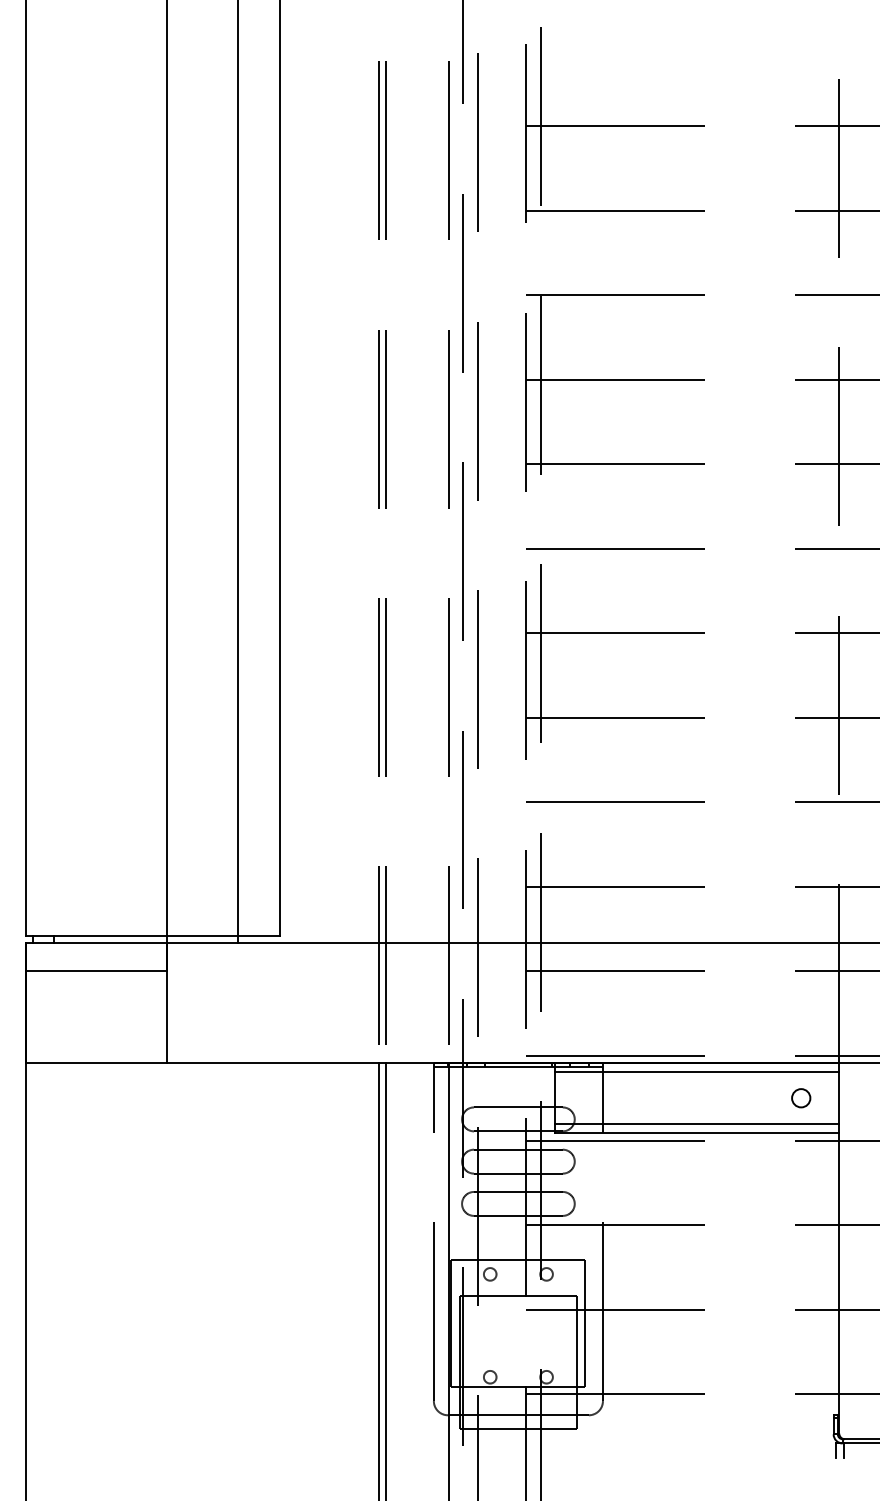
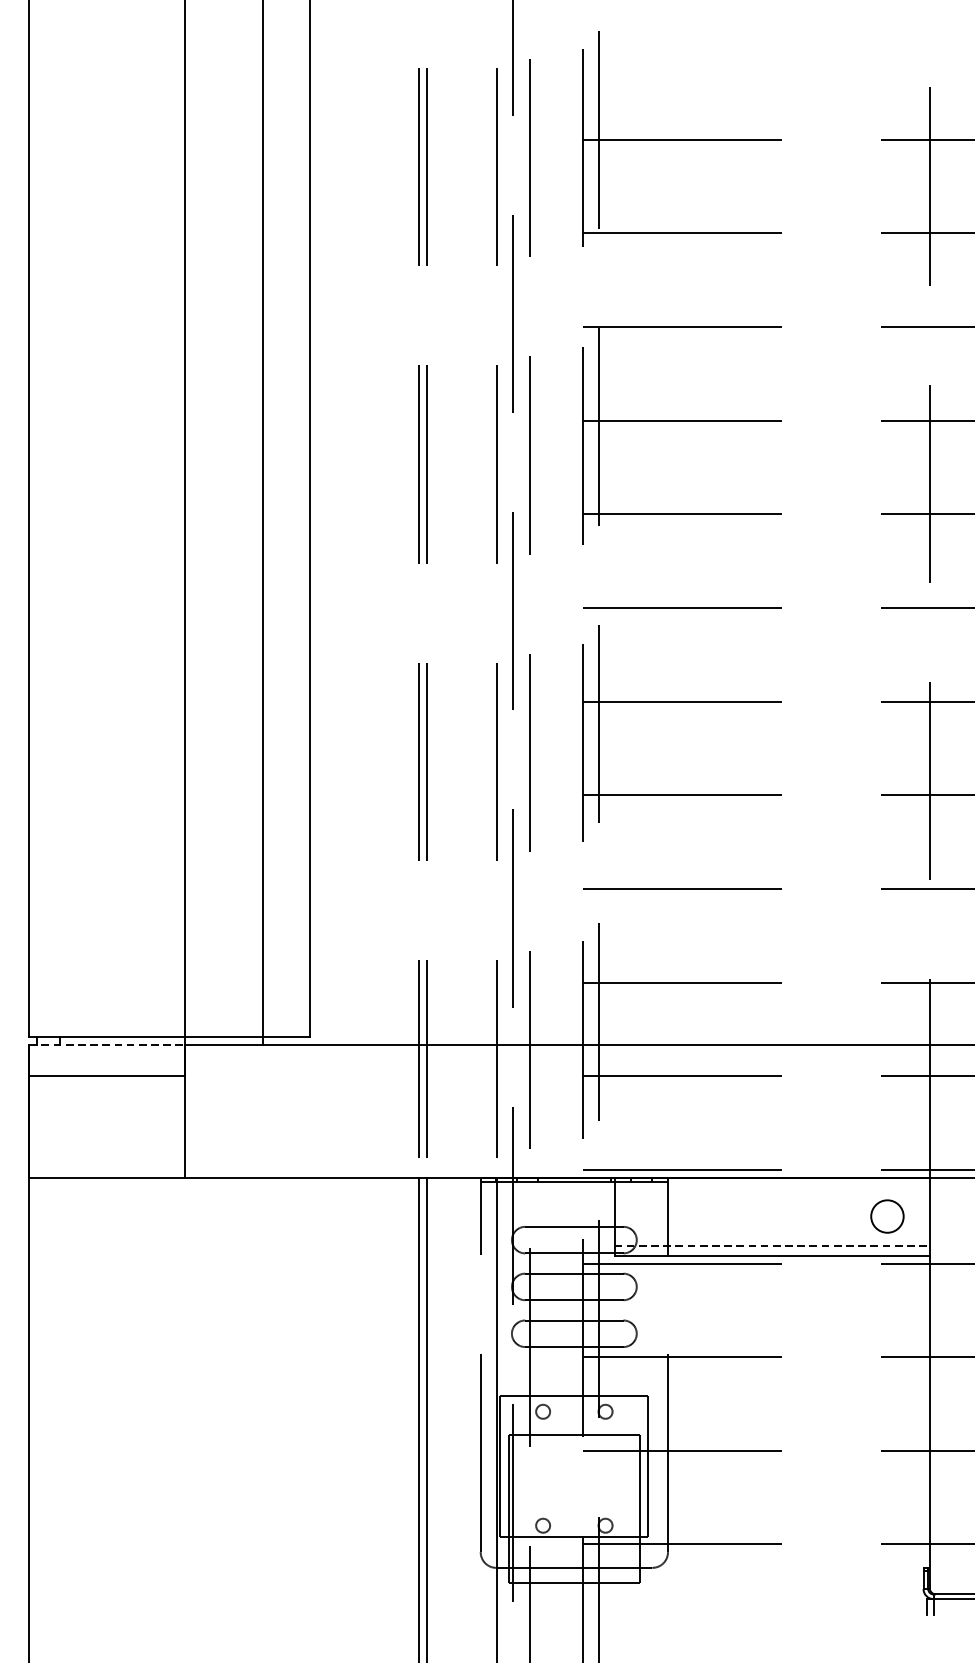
line: (97, 943) -> (108, 1045), solid -> dashed
line: (696, 1072) -> (771, 1188), removed
circle: (801, 1098) -> (887, 1216), size x1.6
line: (697, 1124) -> (772, 1245), solid -> dashed

